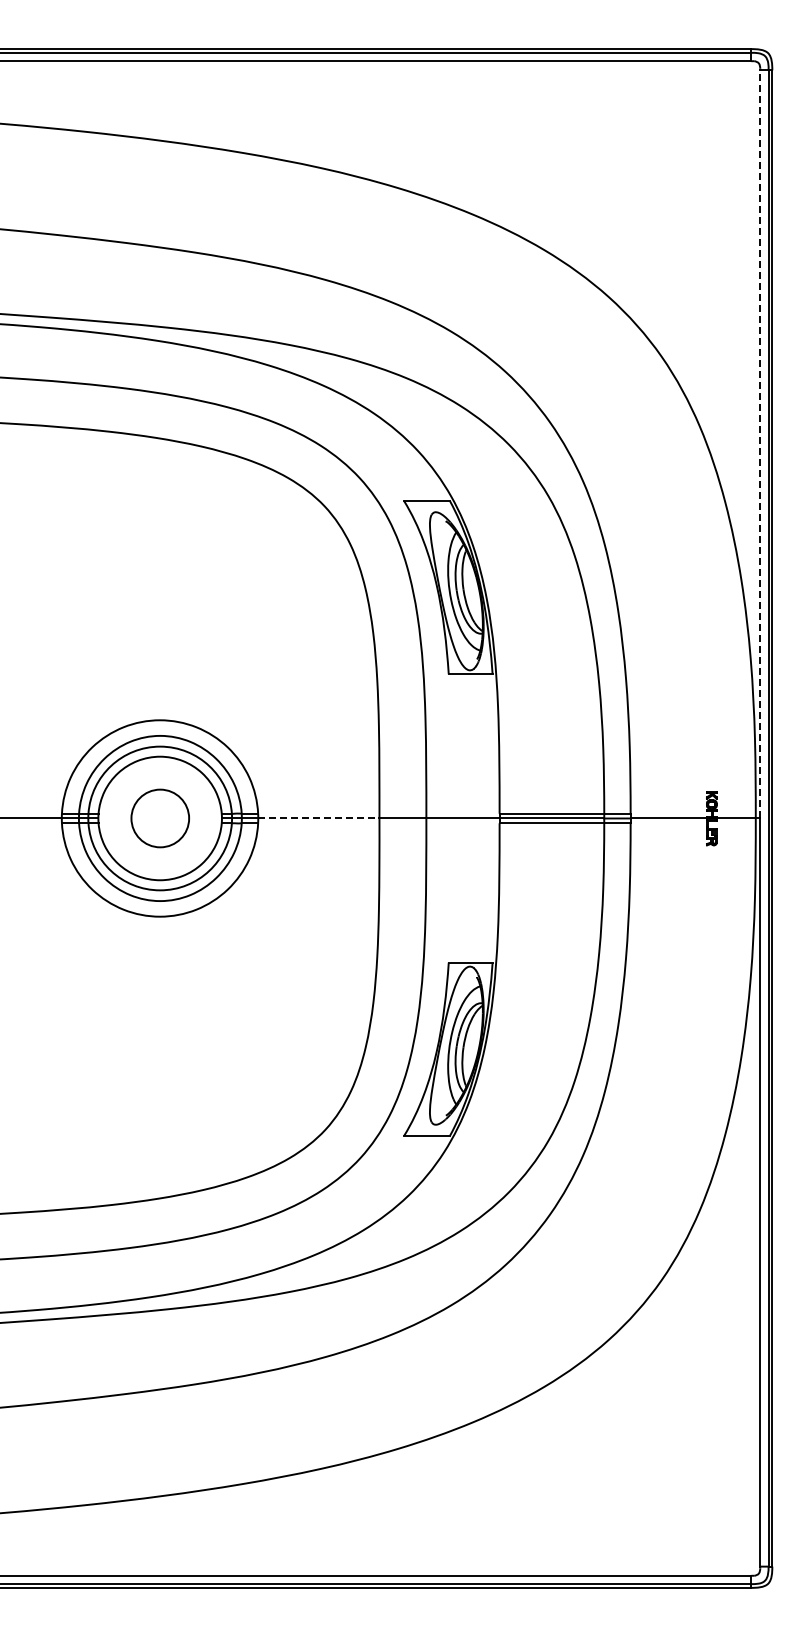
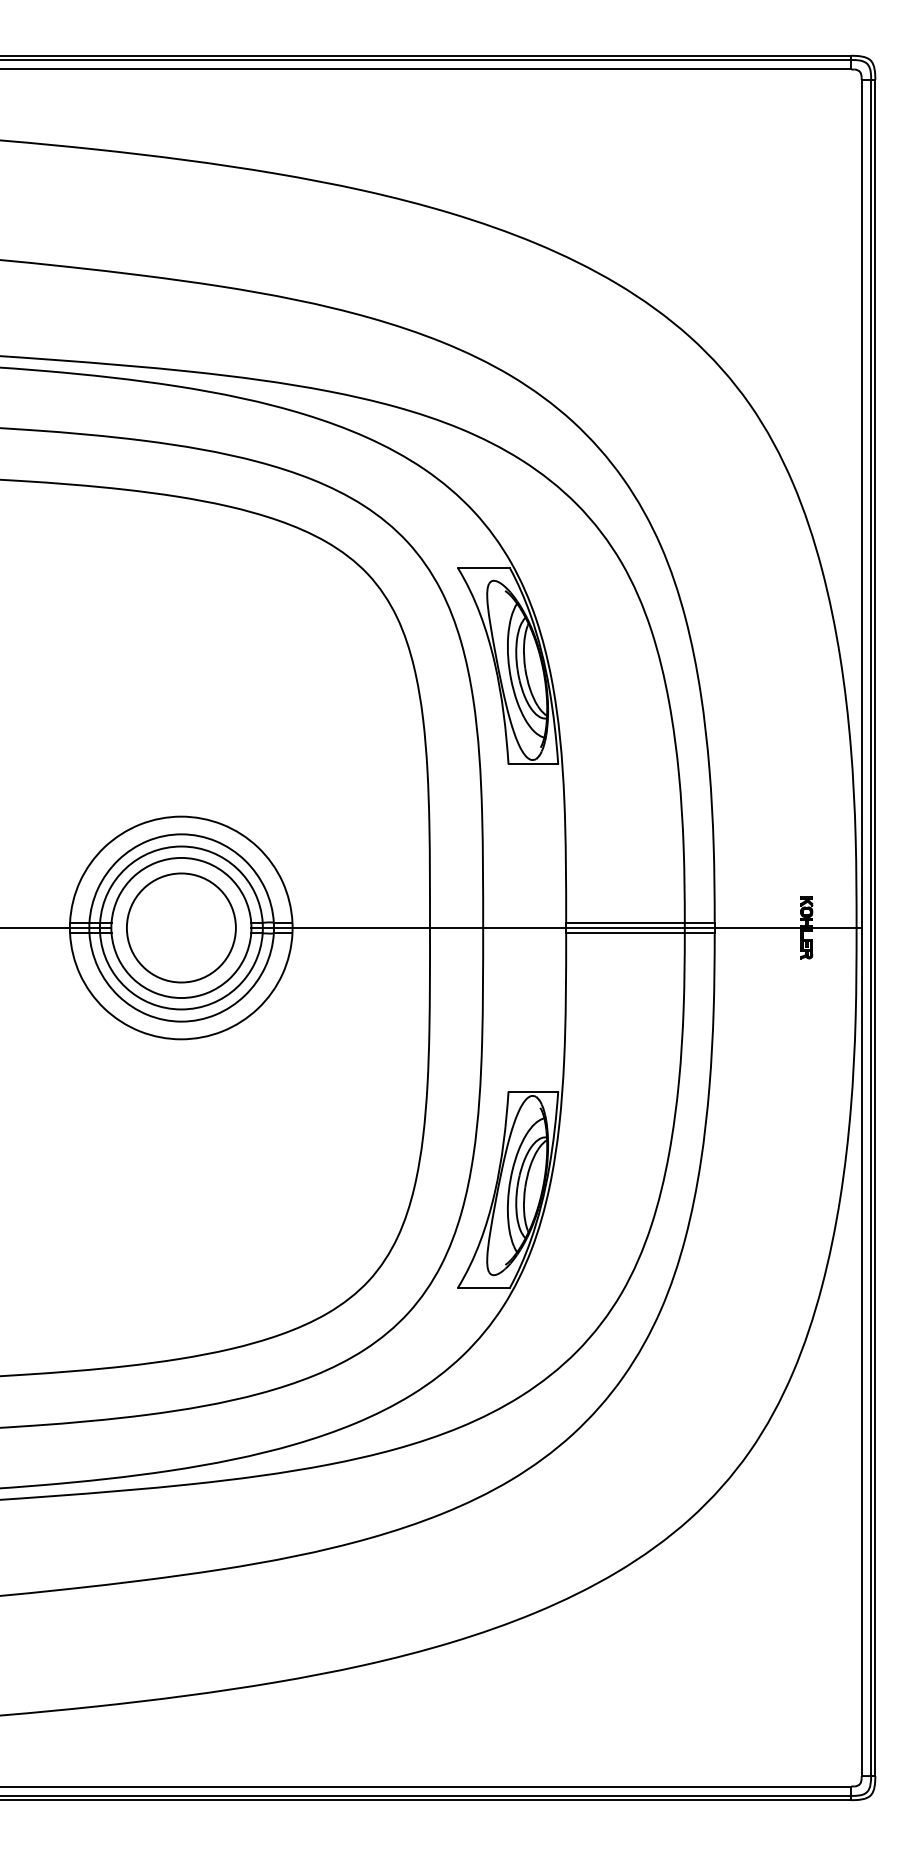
line: (760, 443) -> (861, 502), dashed -> solid
circle: (160, 818) -> (181, 928), size x1.67
line: (318, 818) -> (360, 928), dashed -> solid

